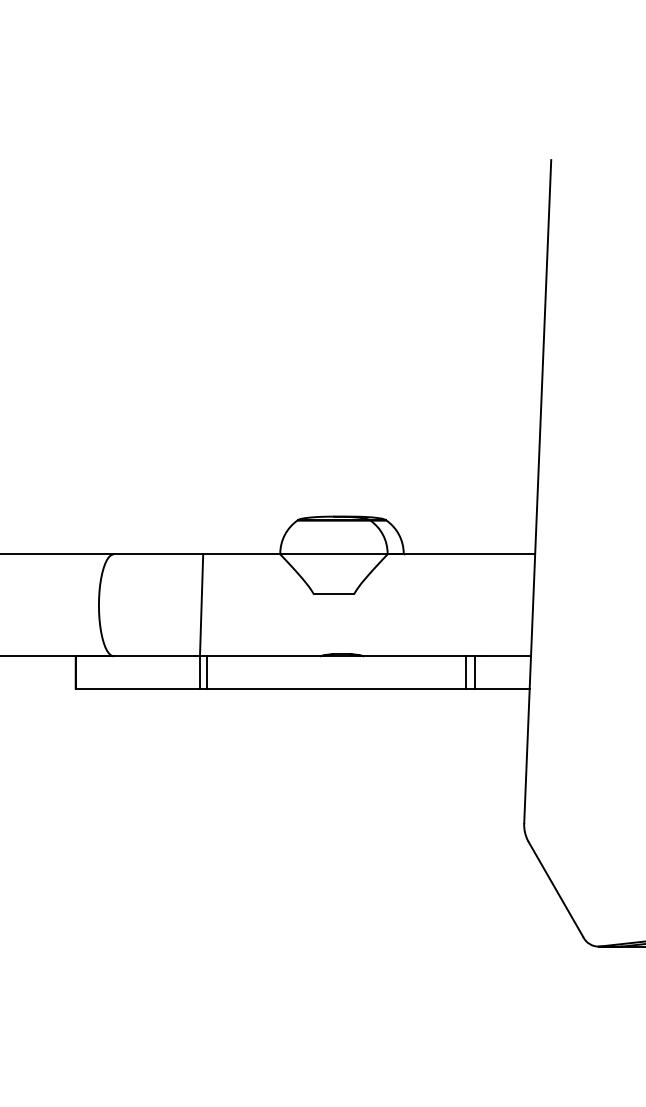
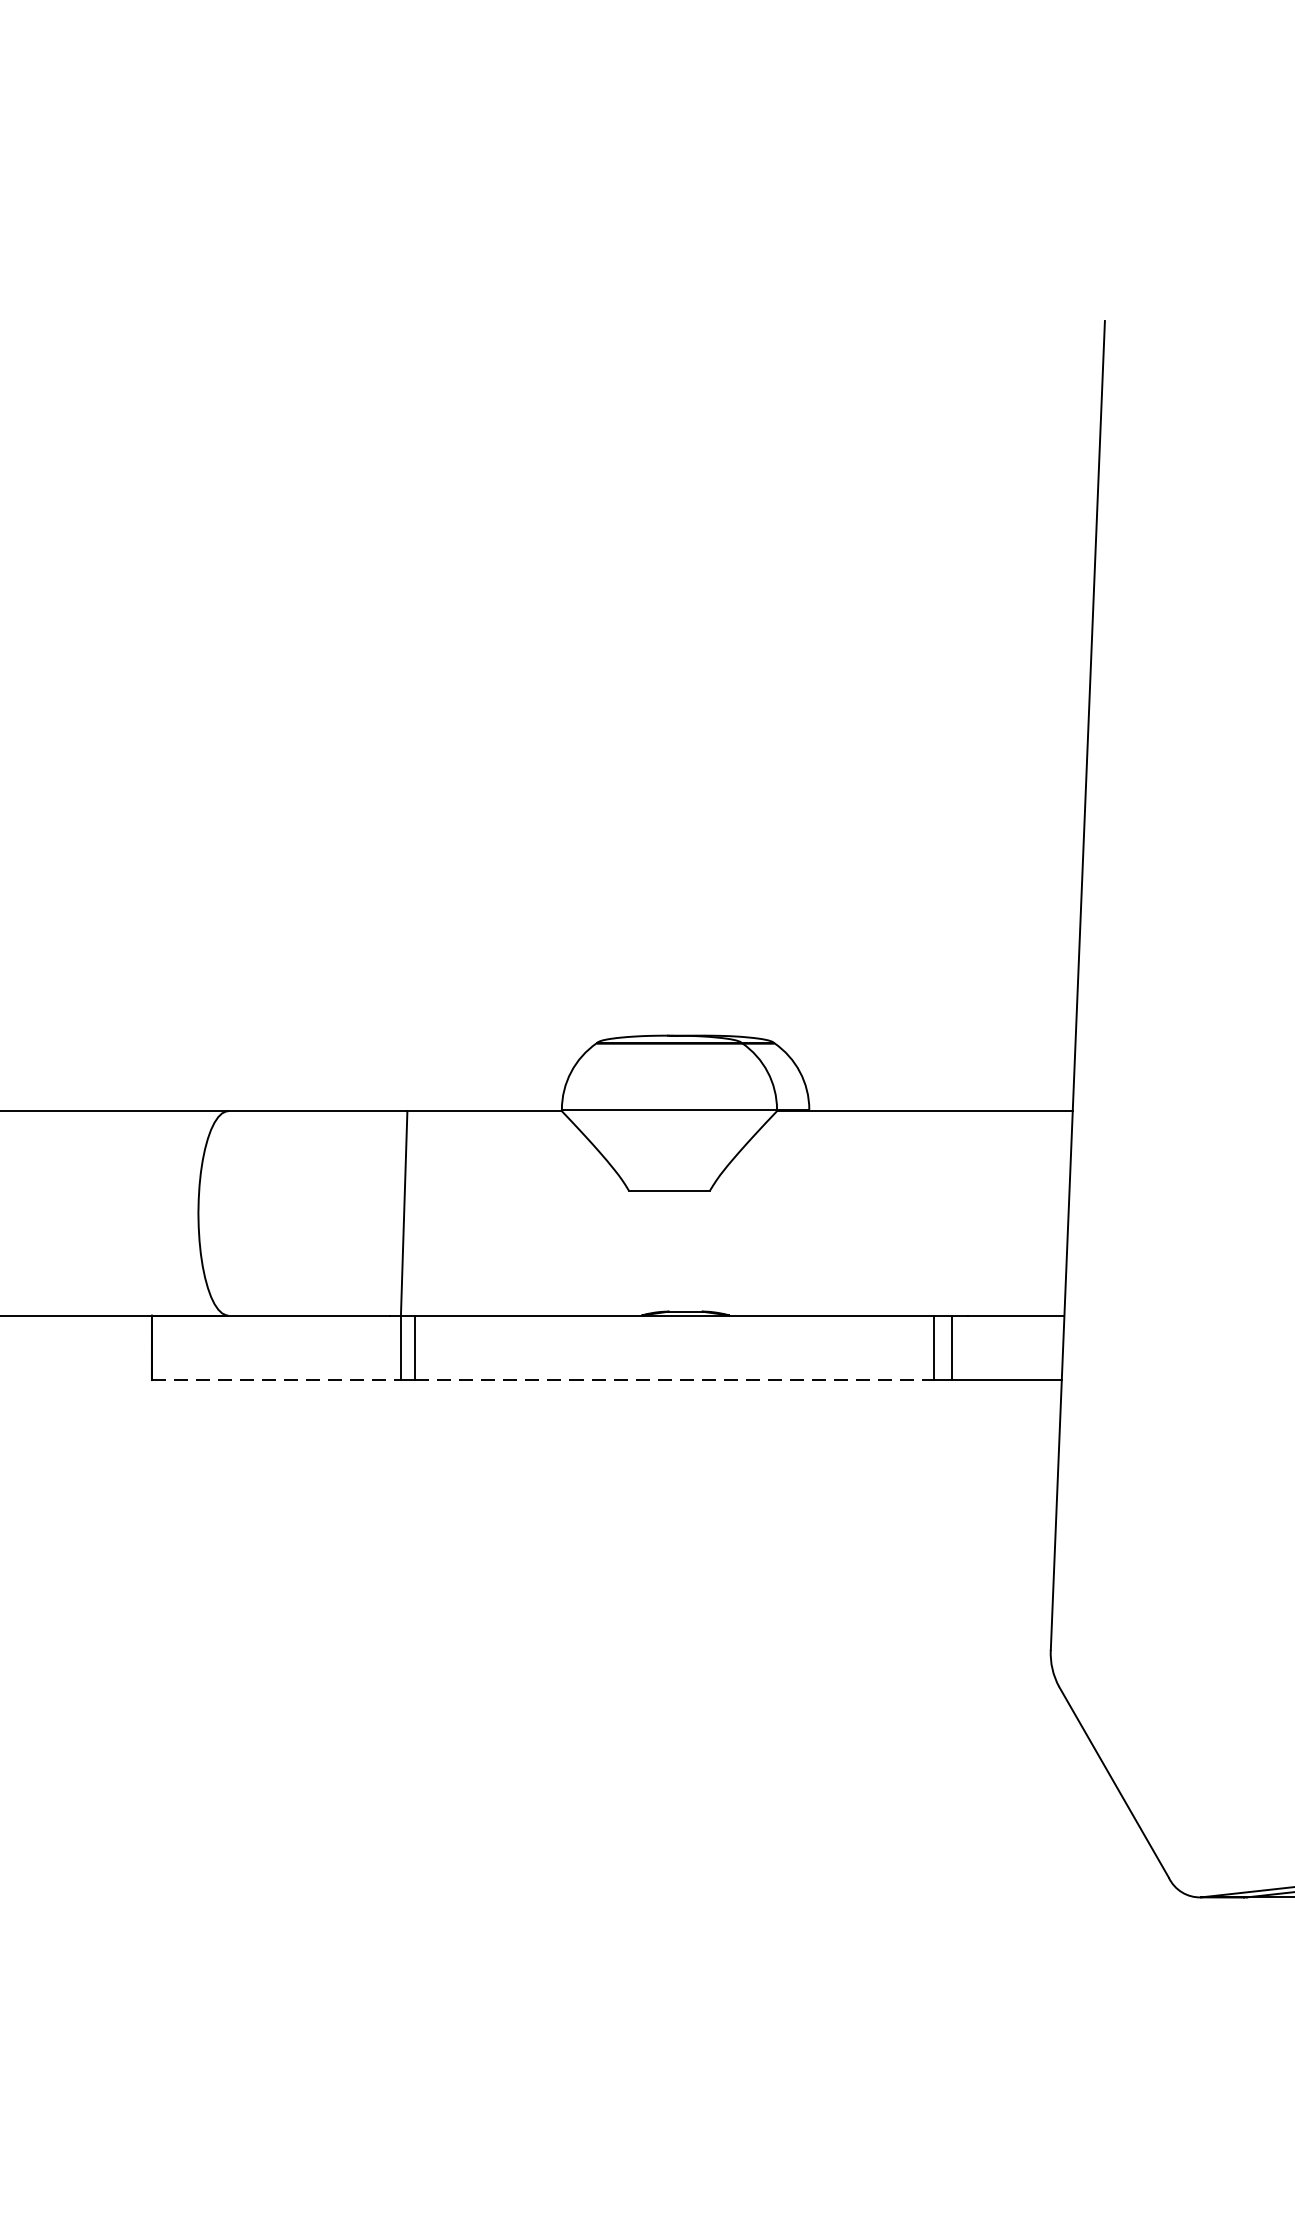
line: (138, 688) -> (277, 1380), solid -> dashed
line: (337, 688) -> (676, 1380), solid -> dashed

